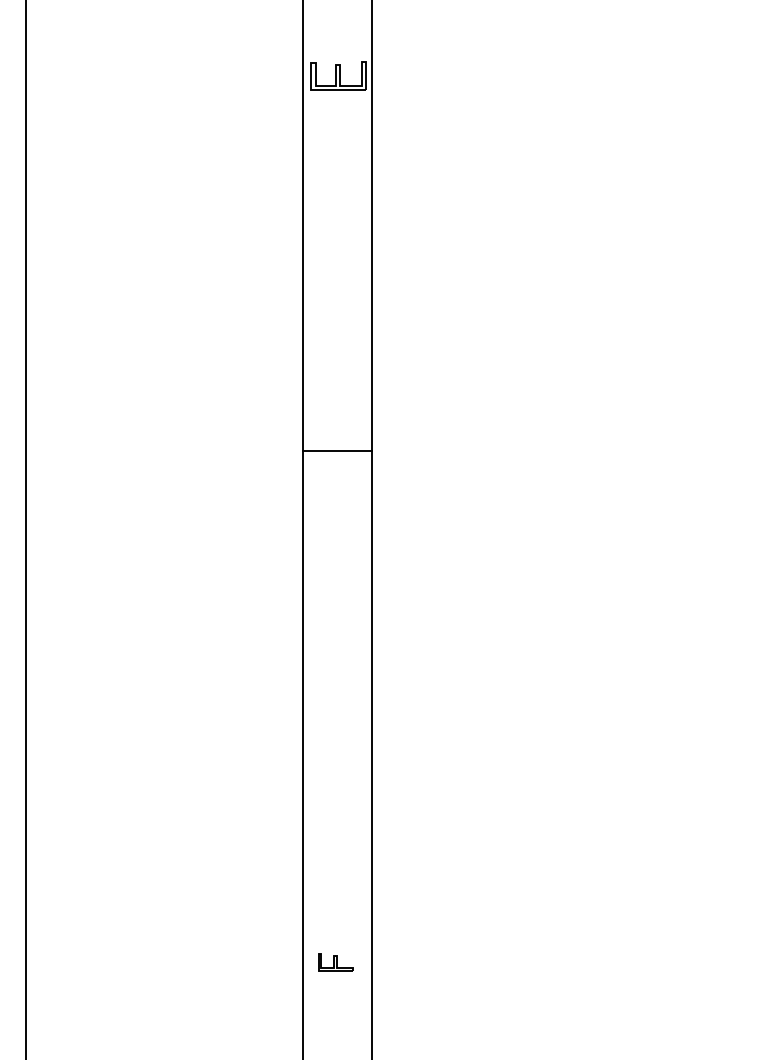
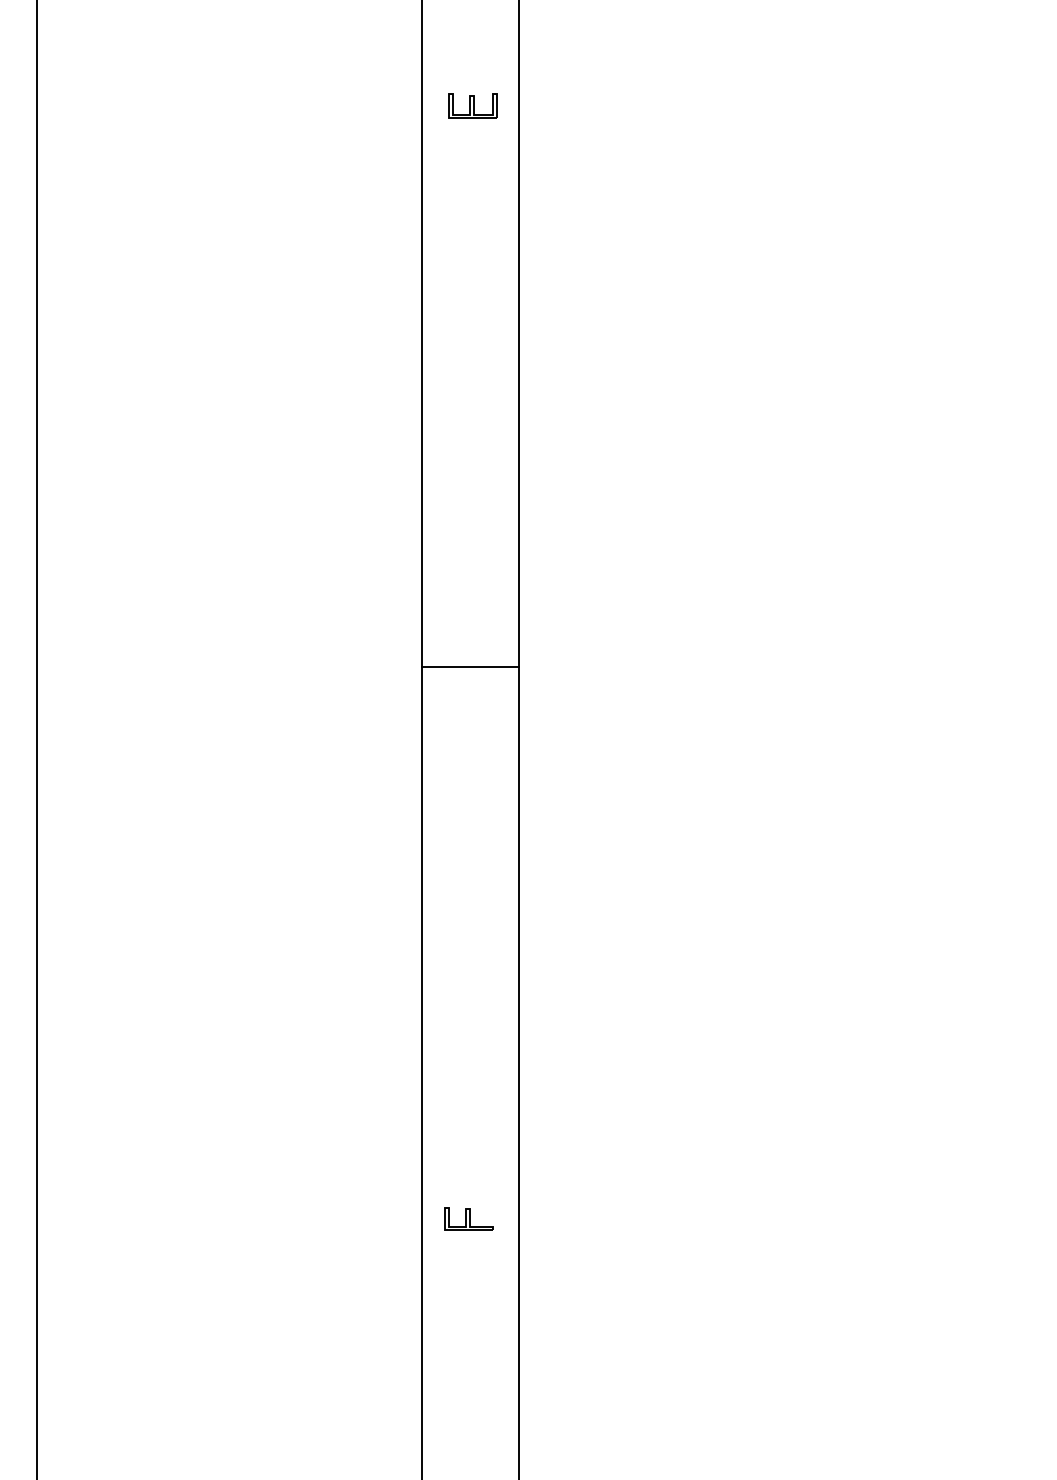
part: (338, 75) -> (472, 105), size x0.62
line: (336, 450) -> (470, 667), moved
part: (335, 962) -> (468, 1218), moved

